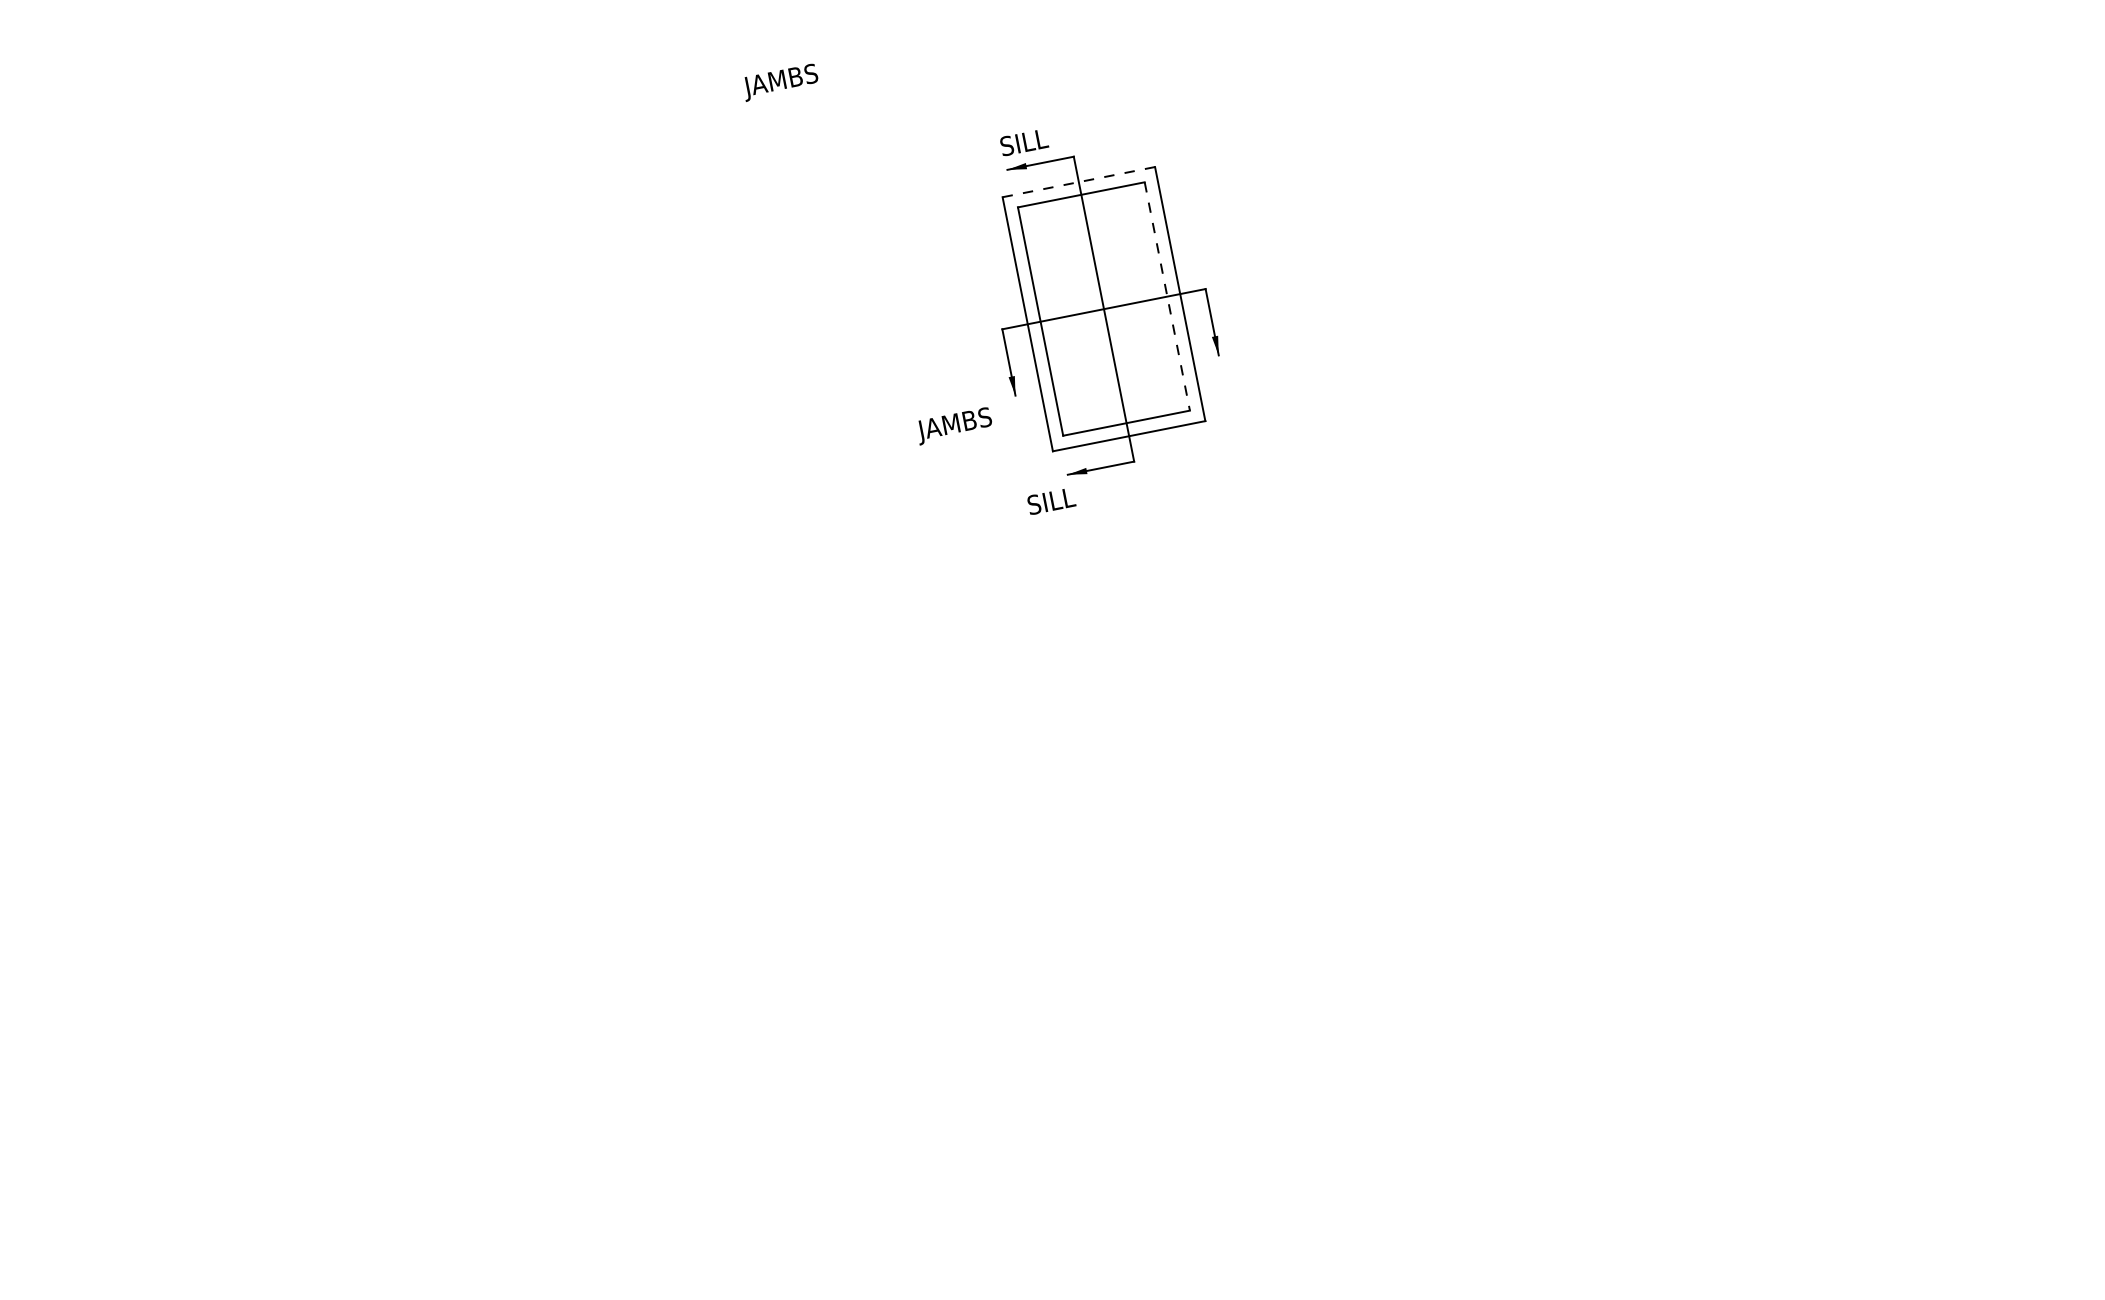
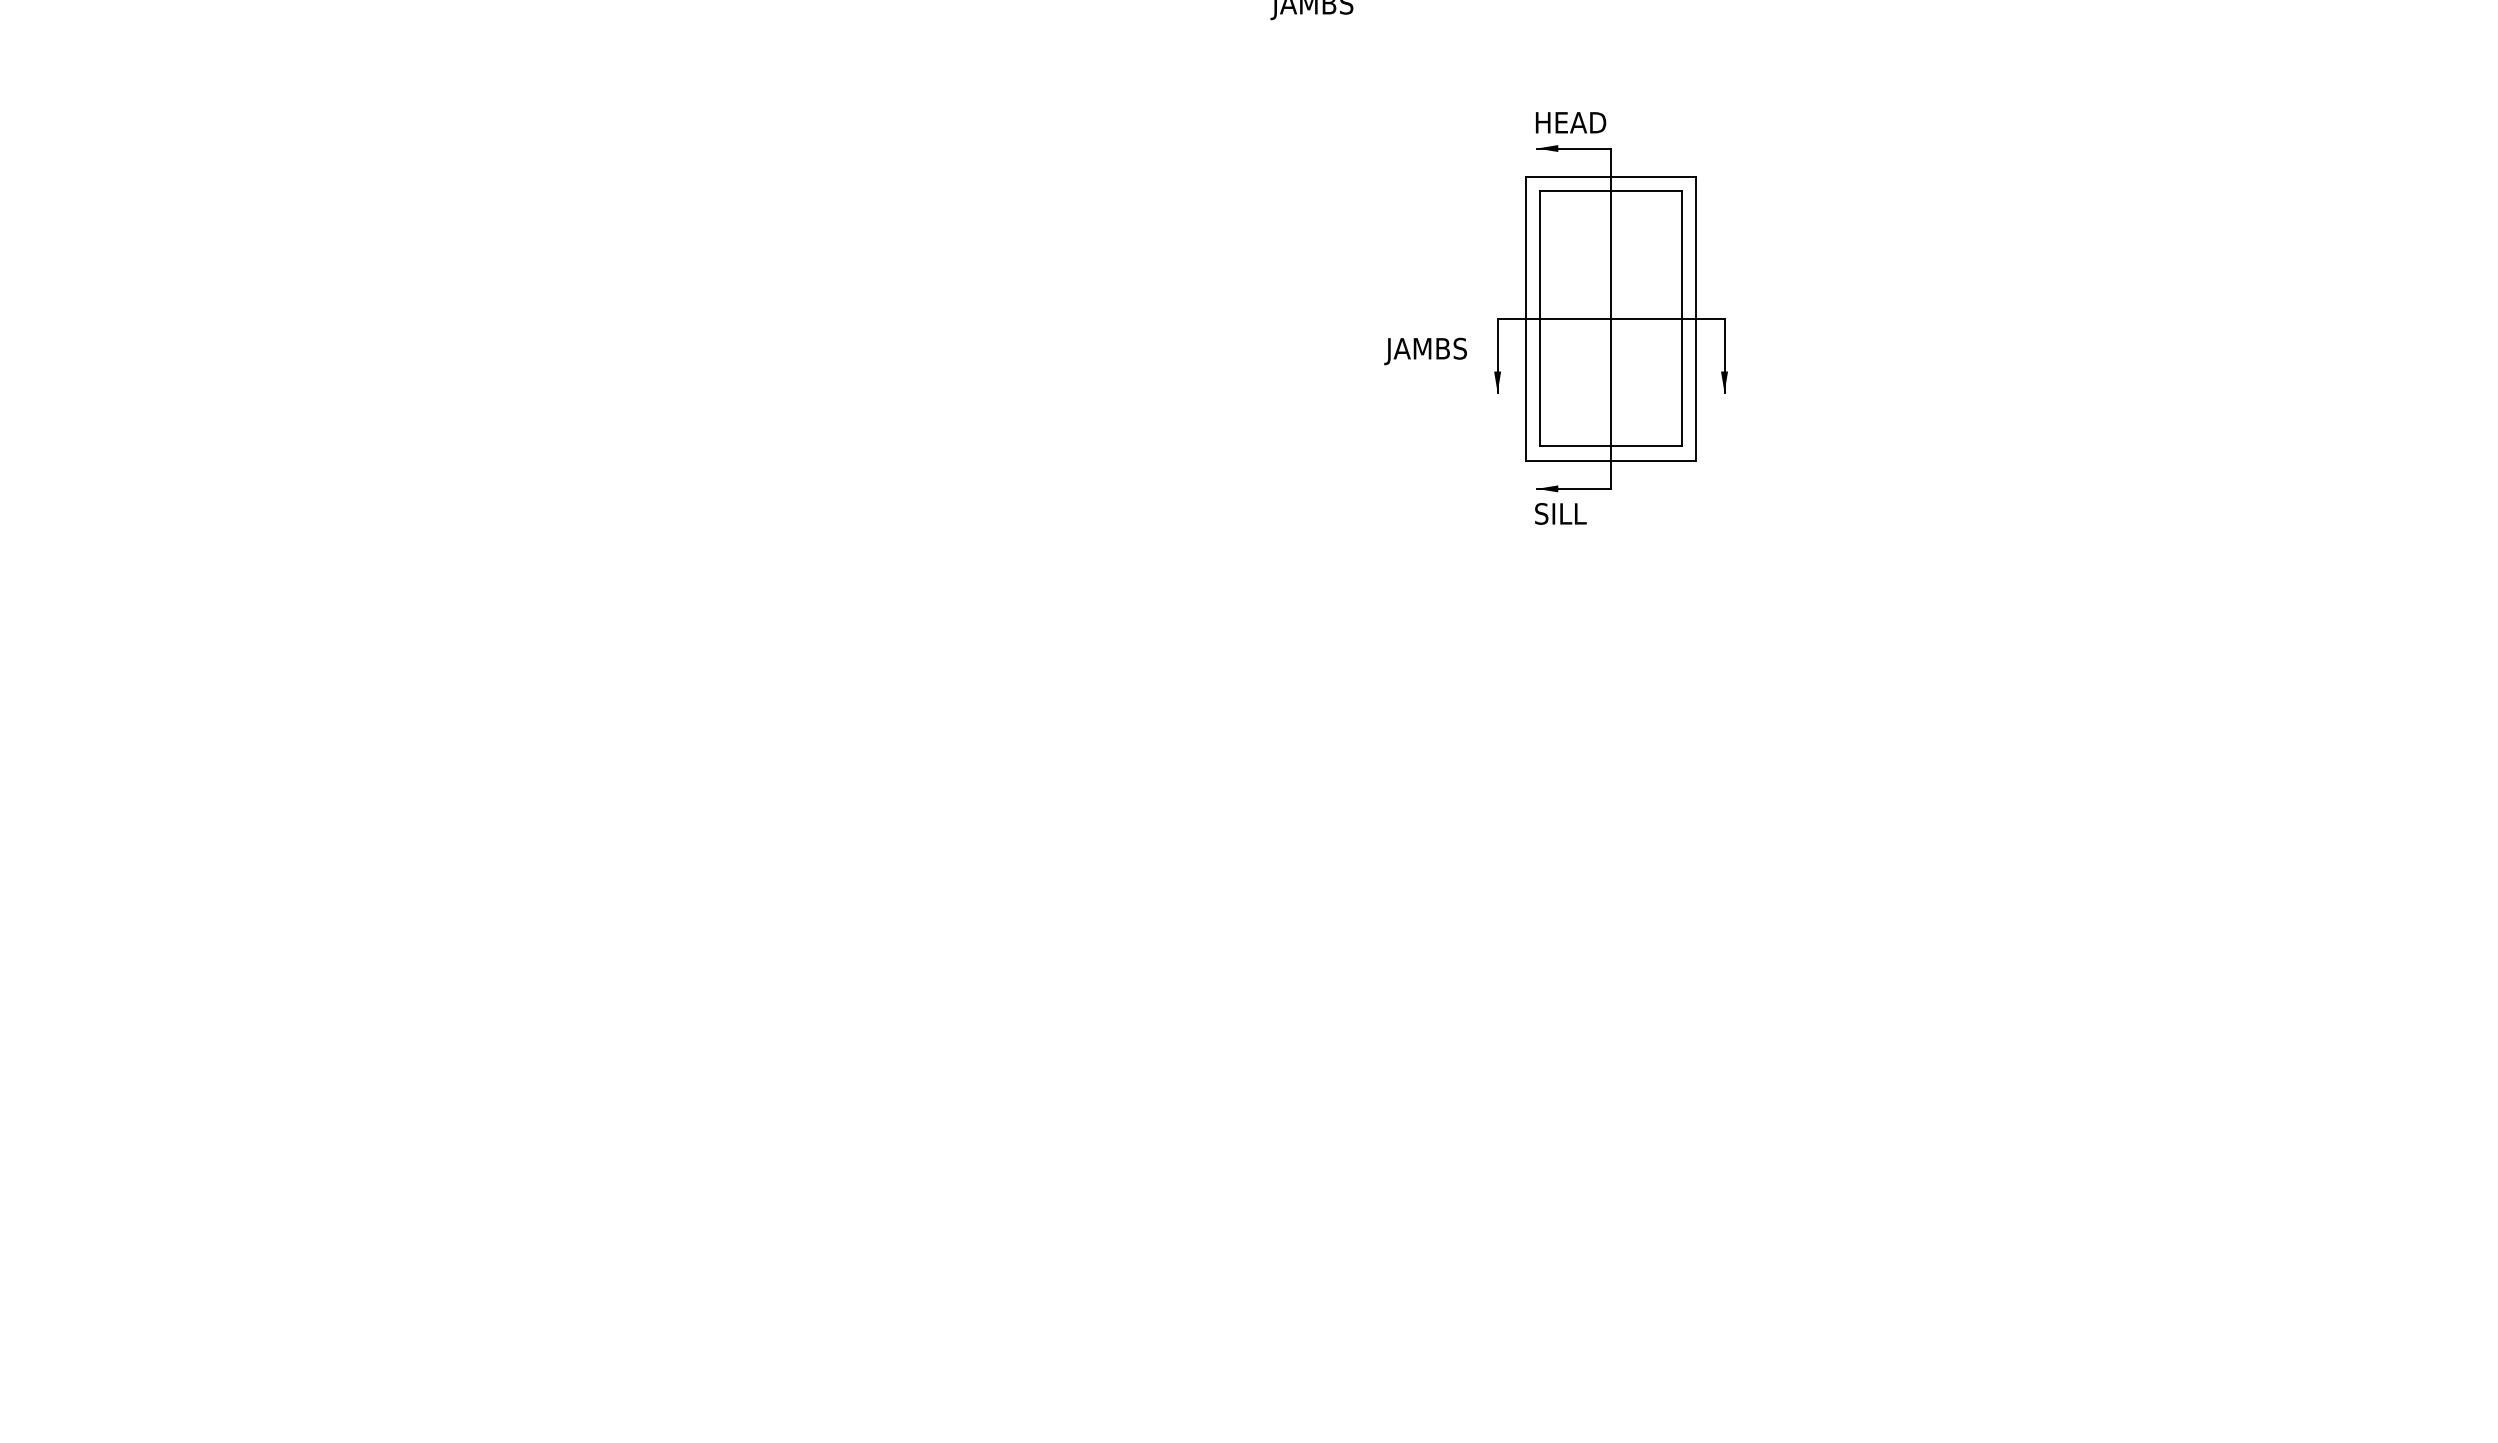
text: (1032, 140) -> (1570, 122), SILL -> HEAD
line: (1079, 181) -> (1611, 176), dashed -> solid
line: (1167, 297) -> (1681, 319), dashed -> solid
text: (954, 426) -> (1425, 351), moved
text: (1051, 500) -> (1560, 513), moved

